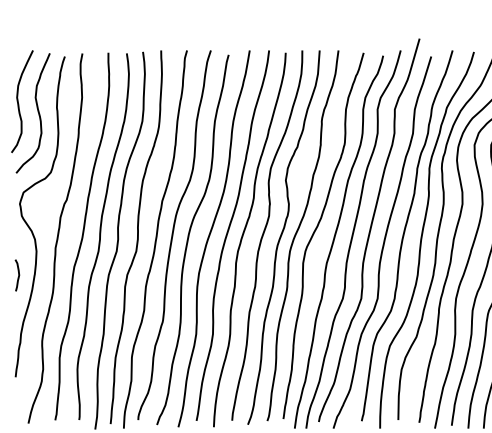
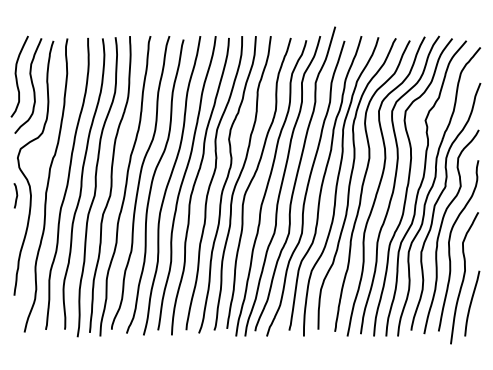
curve: (18, 275) -> (16, 195), moved

